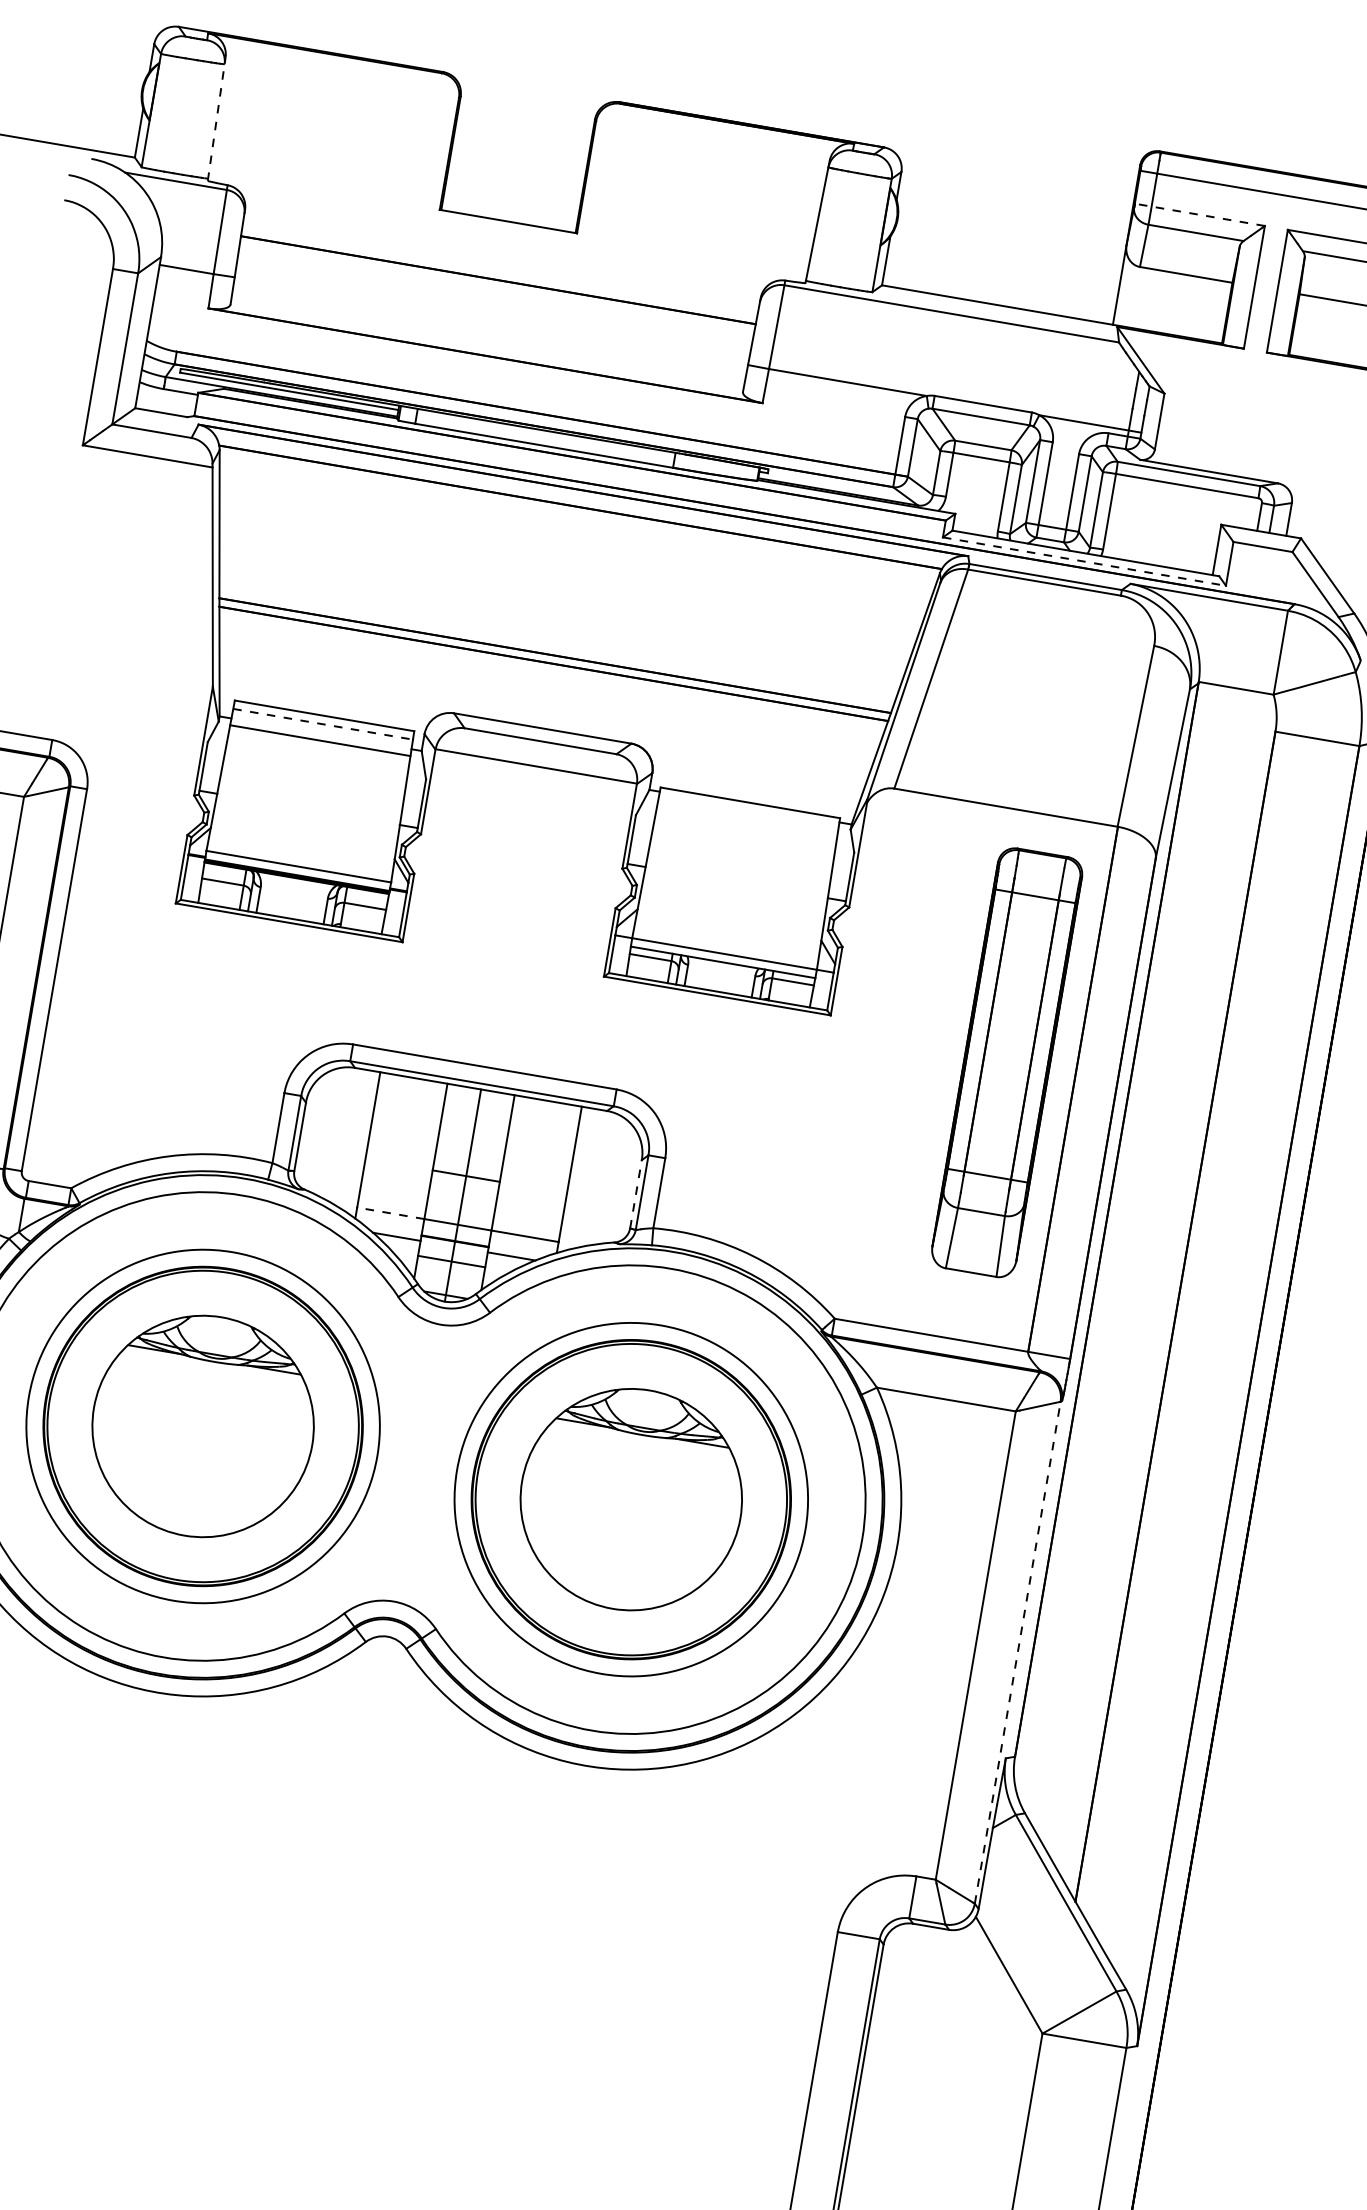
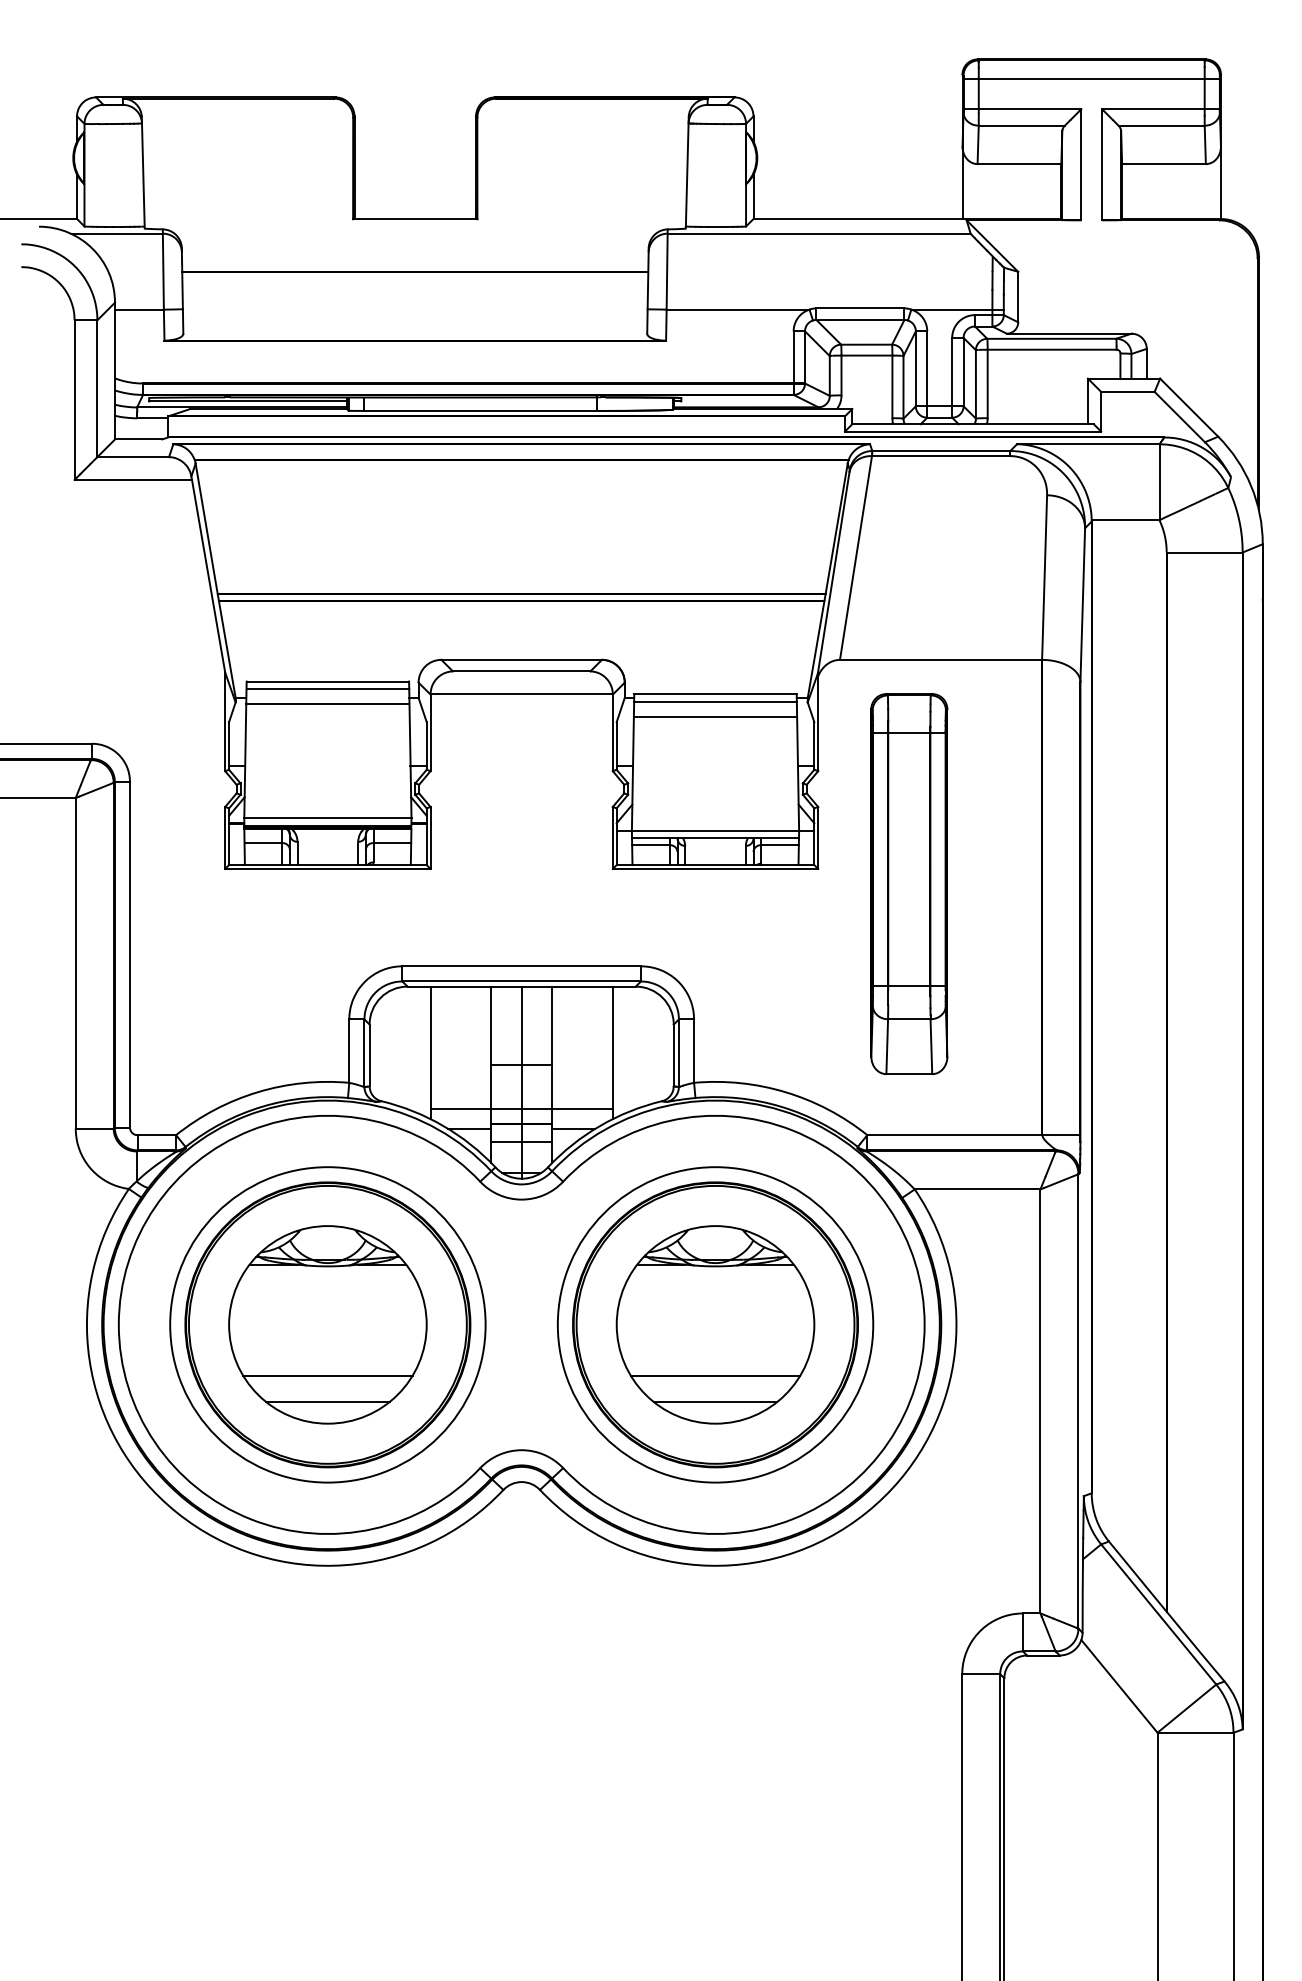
line: (217, 118) -> (143, 172), dashed -> solid
line: (1199, 215) -> (1022, 109), dashed -> solid
line: (1084, 561) -> (973, 431), dashed -> solid
line: (323, 724) -> (328, 689), dashed -> solid
line: (748, 811) -> (715, 701), added
line: (746, 827) -> (715, 716), added
part: (1007, 1062) -> (909, 883), moved
line: (635, 1194) -> (673, 1055), dashed -> solid
line: (390, 1213) -> (460, 1109), dashed -> solid
line: (193, 1482) -> (327, 1375), added
line: (188, 1512) -> (327, 1402), added
line: (621, 1555) -> (715, 1375), added
line: (616, 1585) -> (715, 1402), added
line: (1017, 1651) -> (1078, 1400), dashed -> solid

